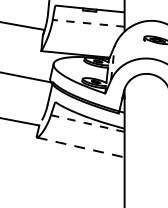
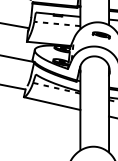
line: (81, 147) -> (52, 103), dashed -> solid

